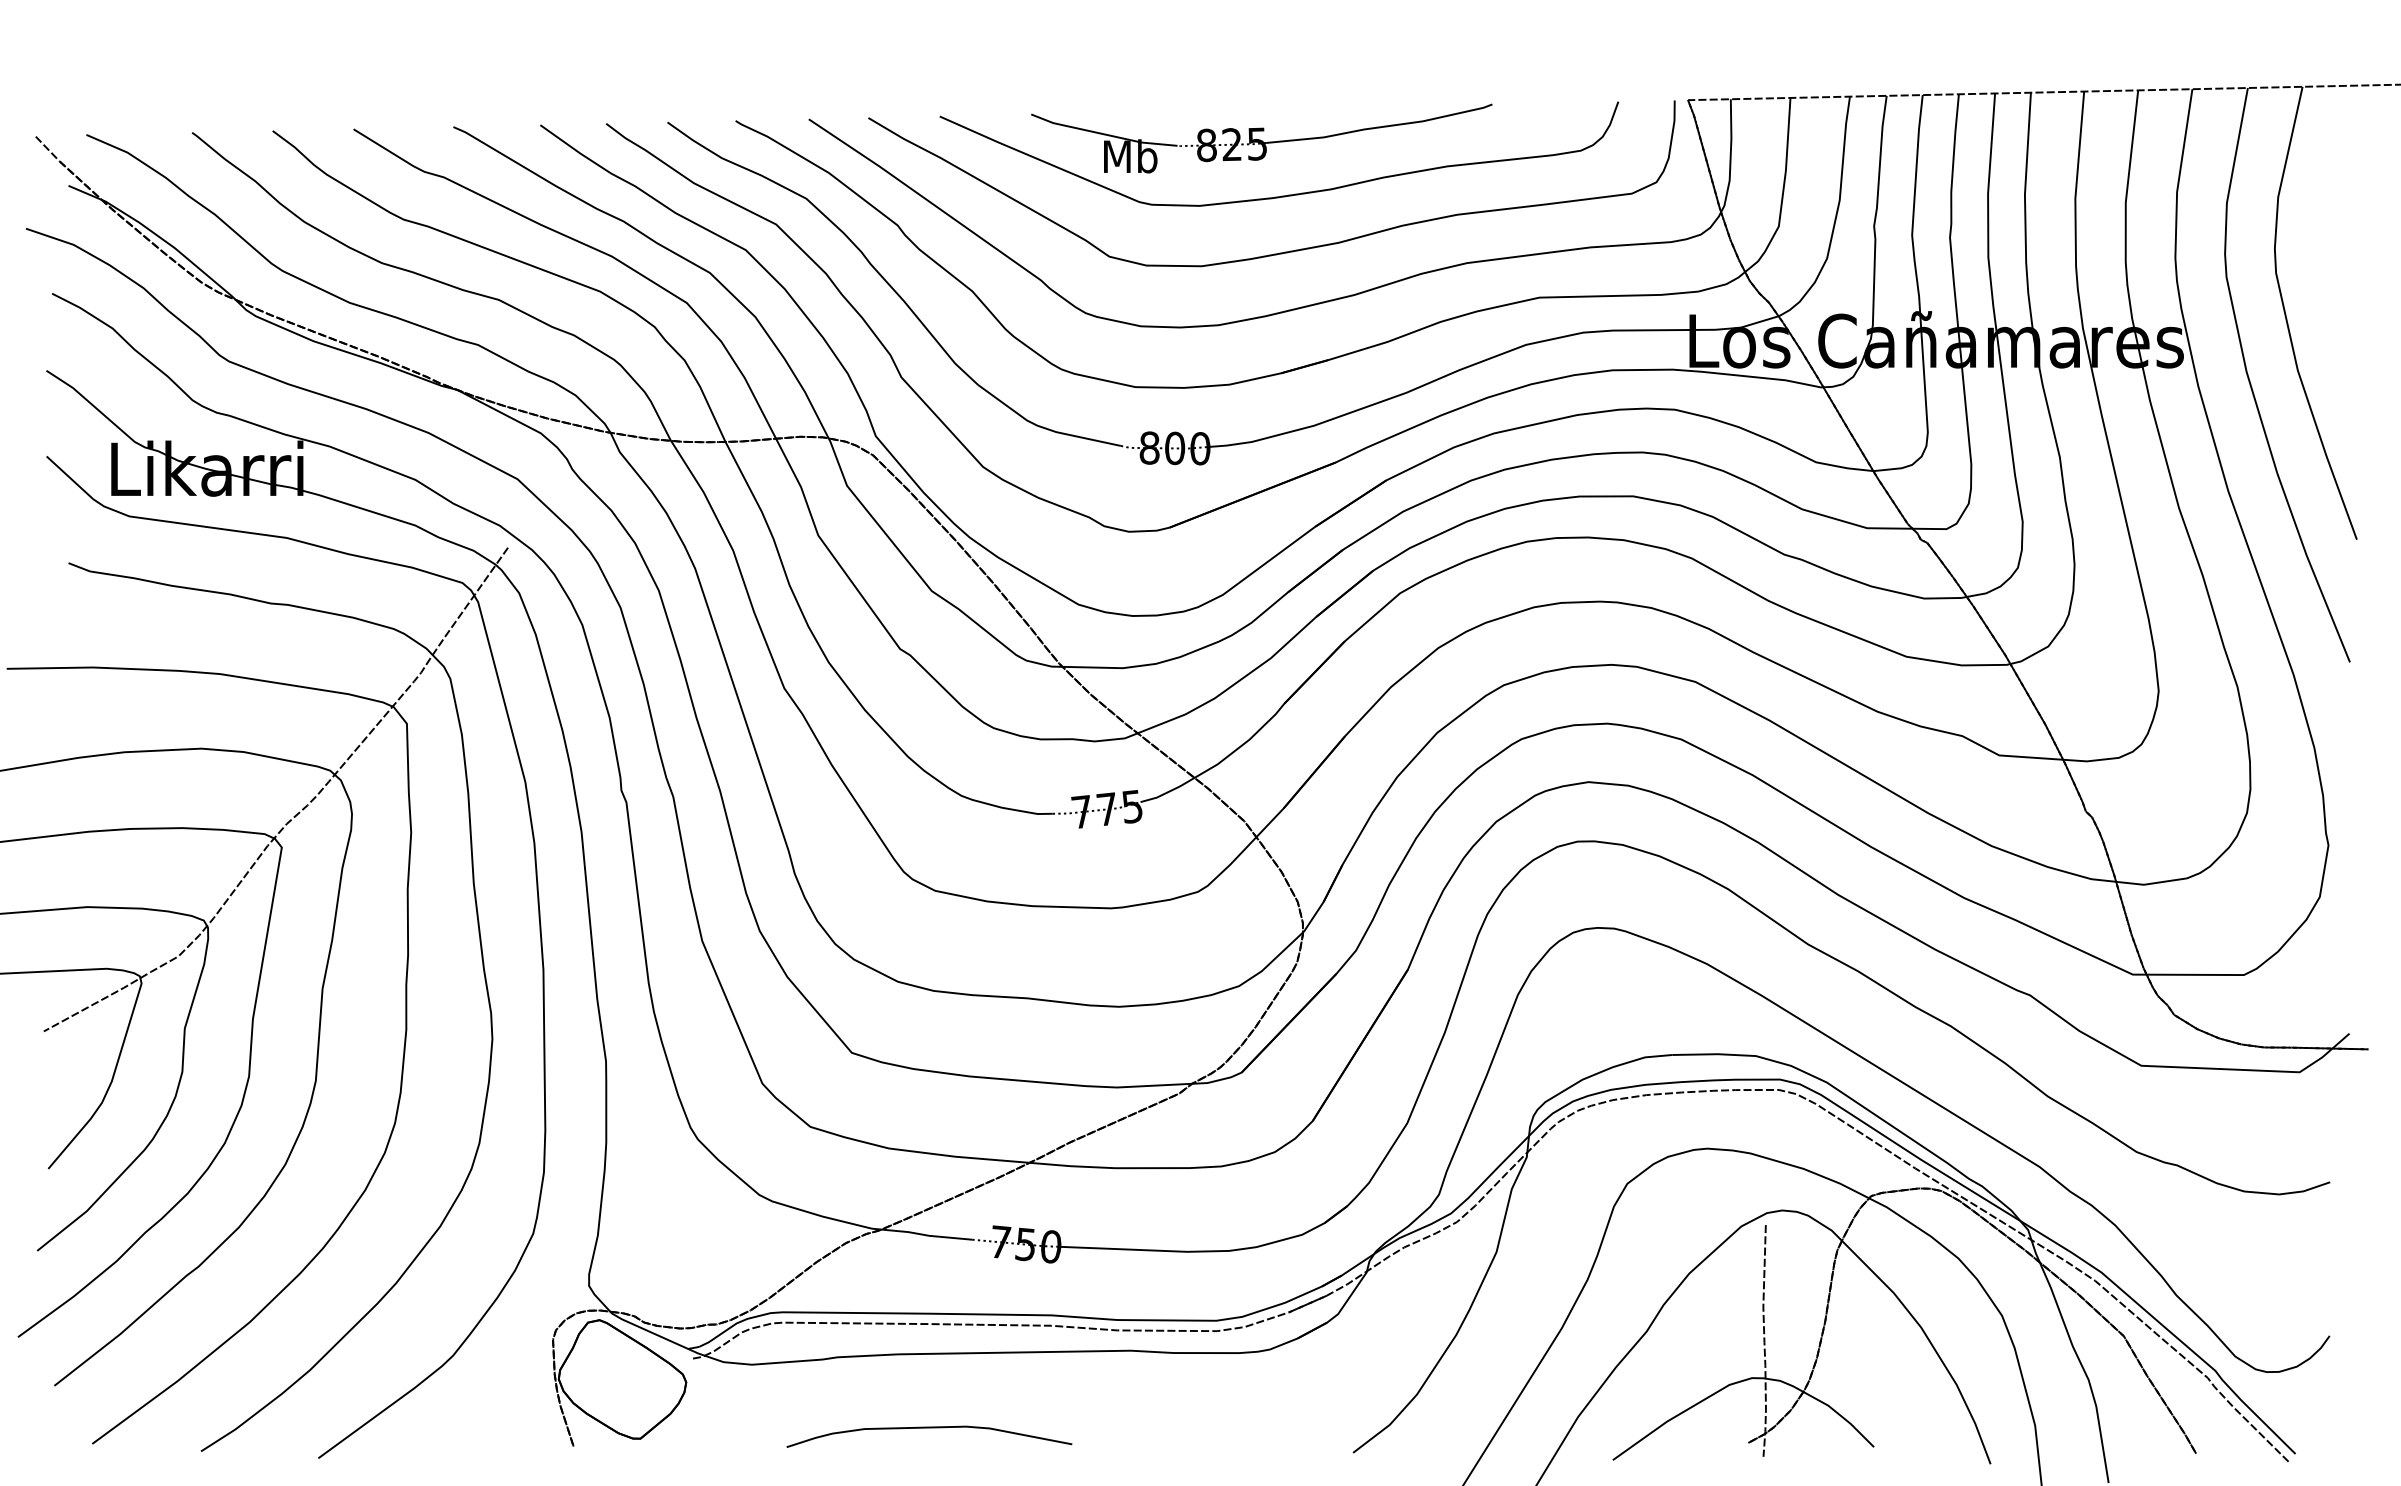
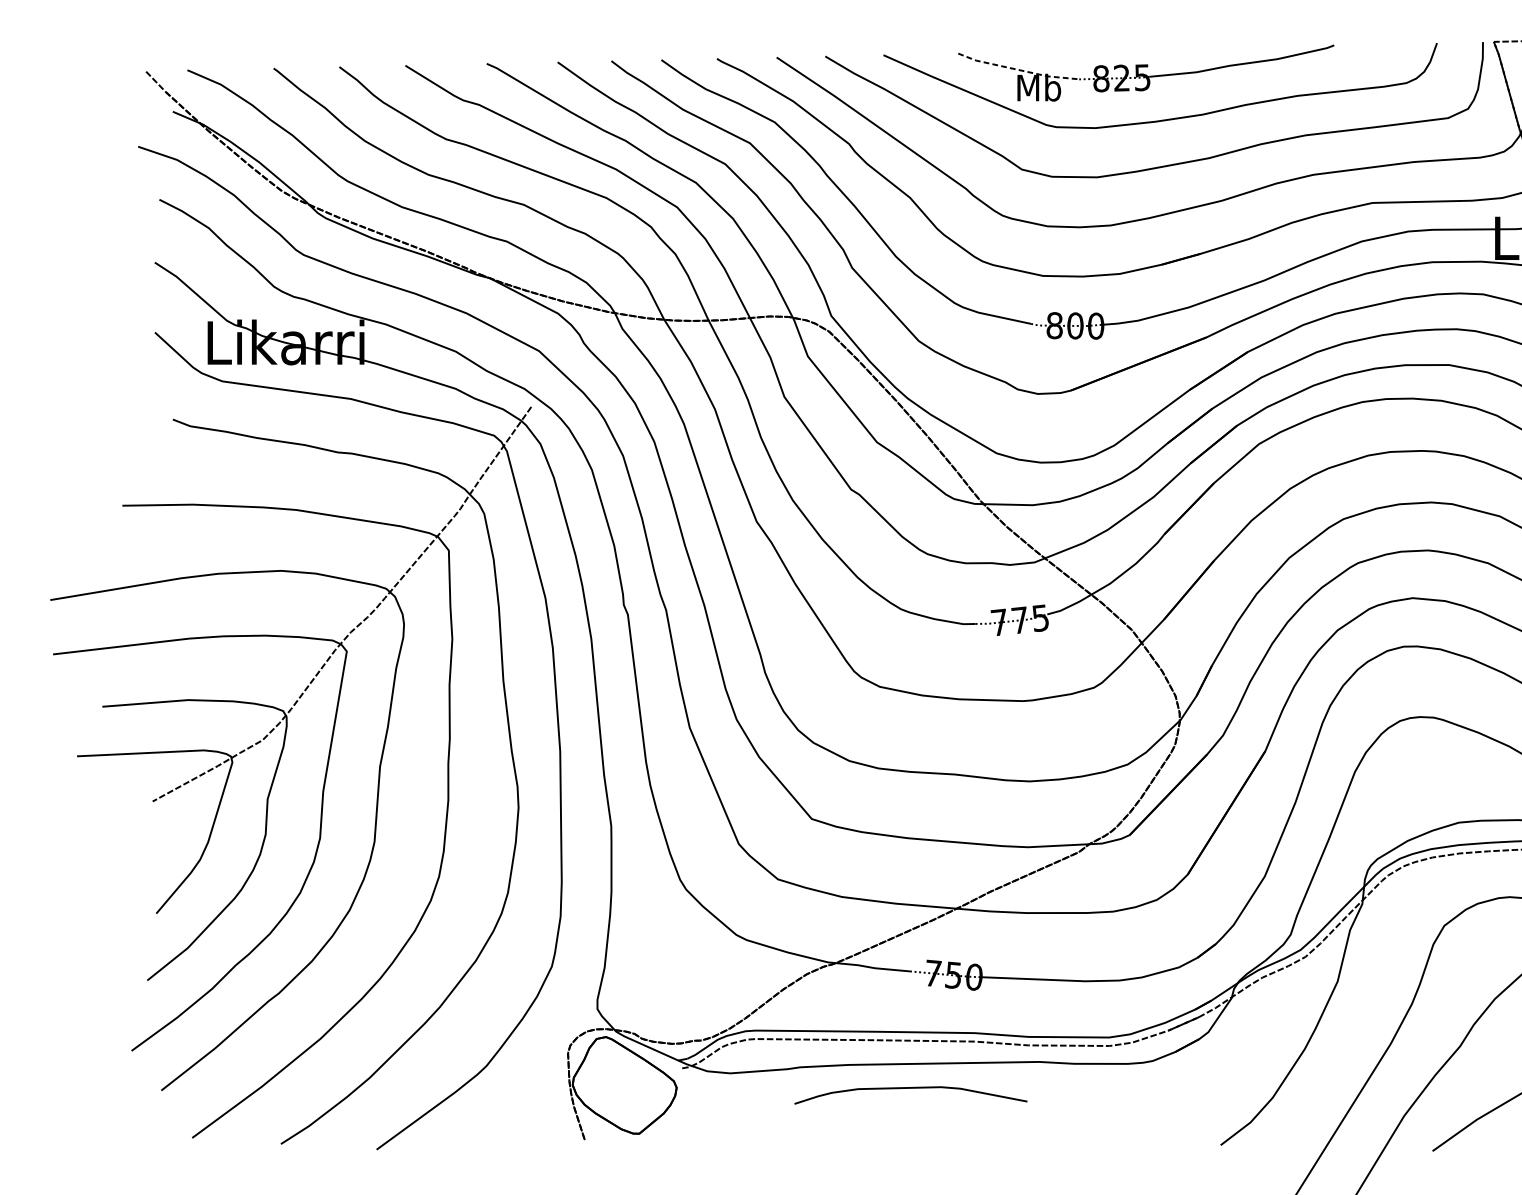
line: (1103, 134) -> (1017, 69), solid -> dashed
curve: (929, 1428) -> (911, 1088), moved

